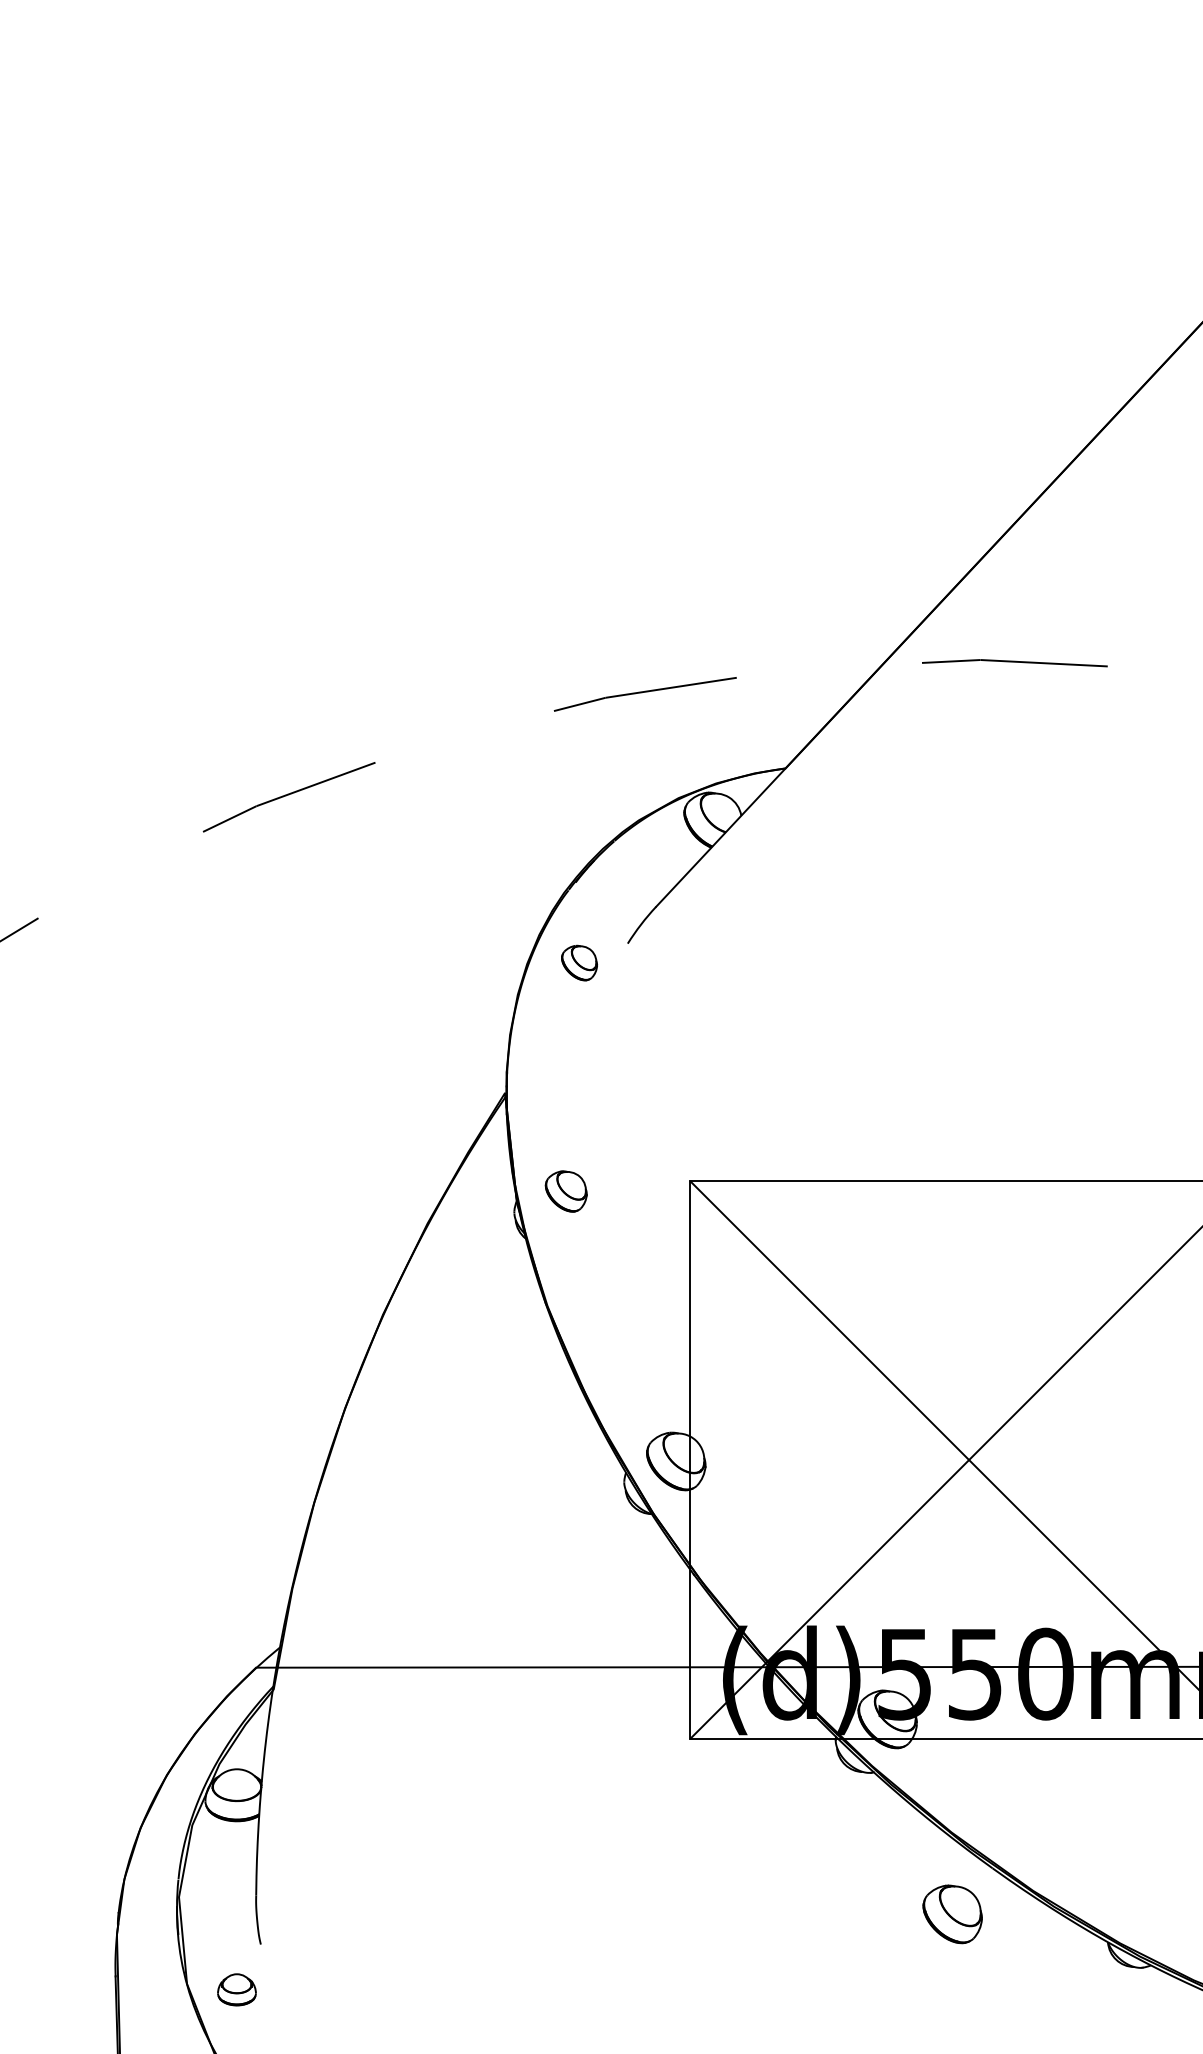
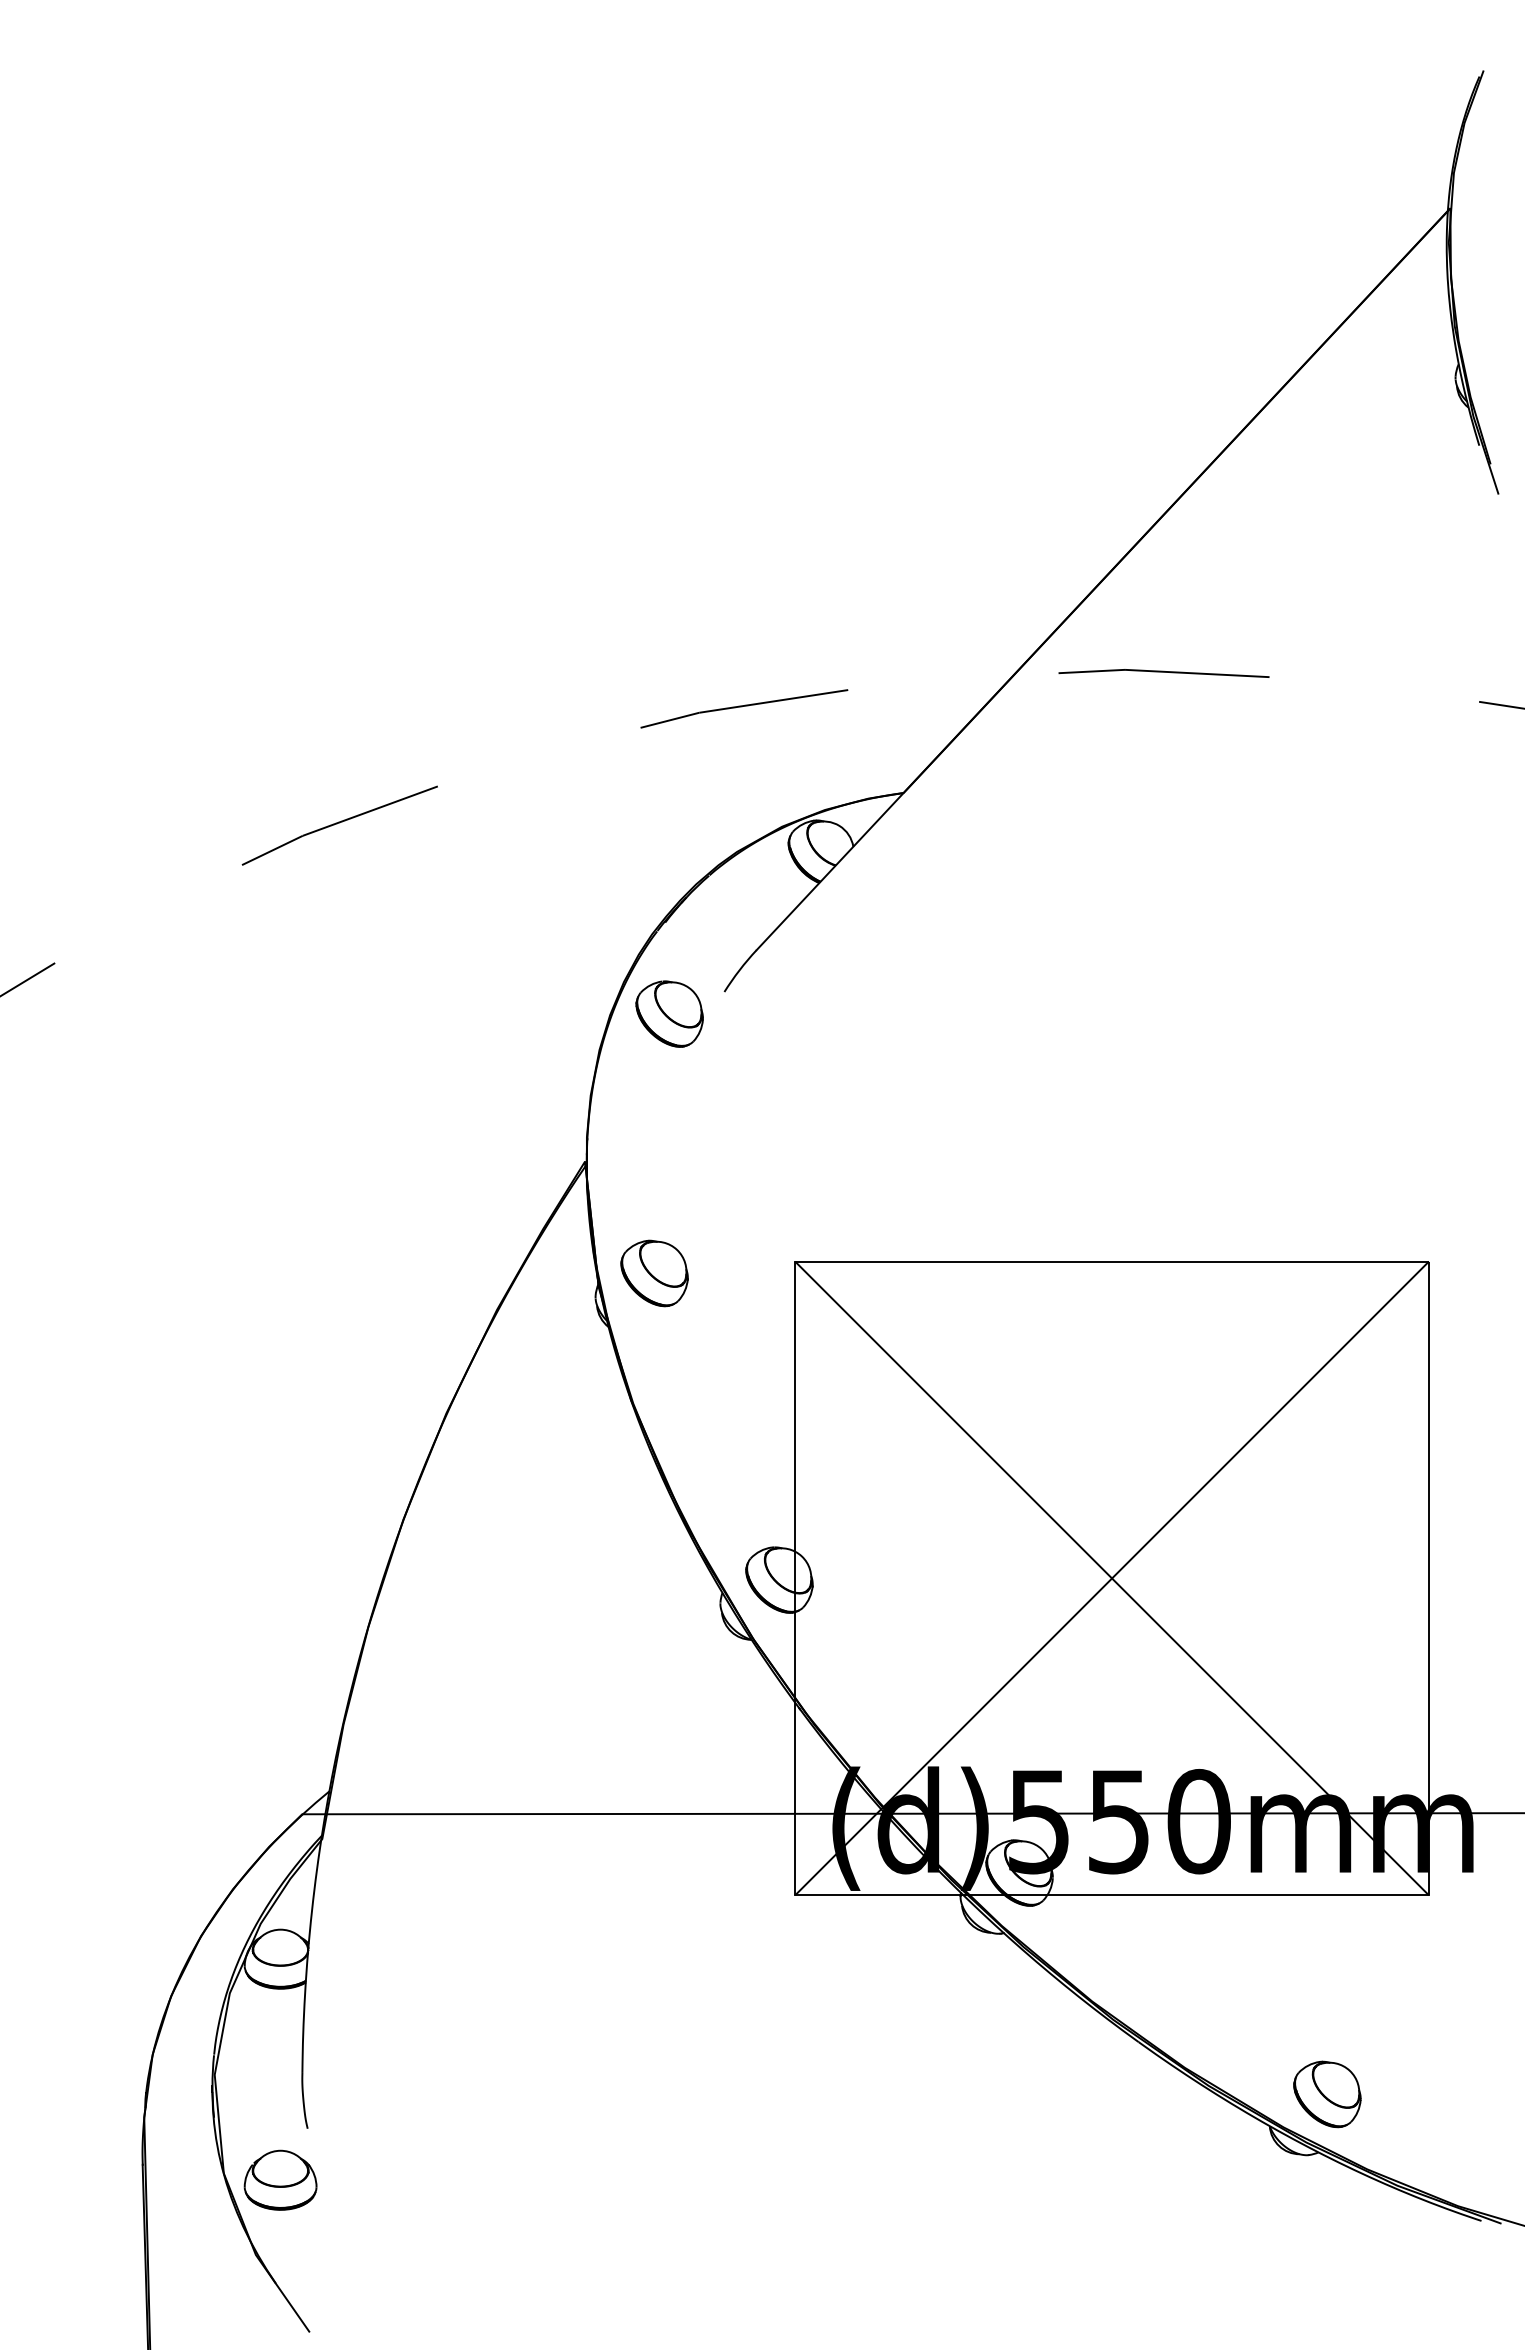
part: (579, 962) -> (669, 1013), size x1.67
part: (566, 1191) -> (654, 1273), size x1.43
part: (952, 1914) -> (1327, 2094), moved
part: (236, 1989) -> (280, 2179), size x1.67

